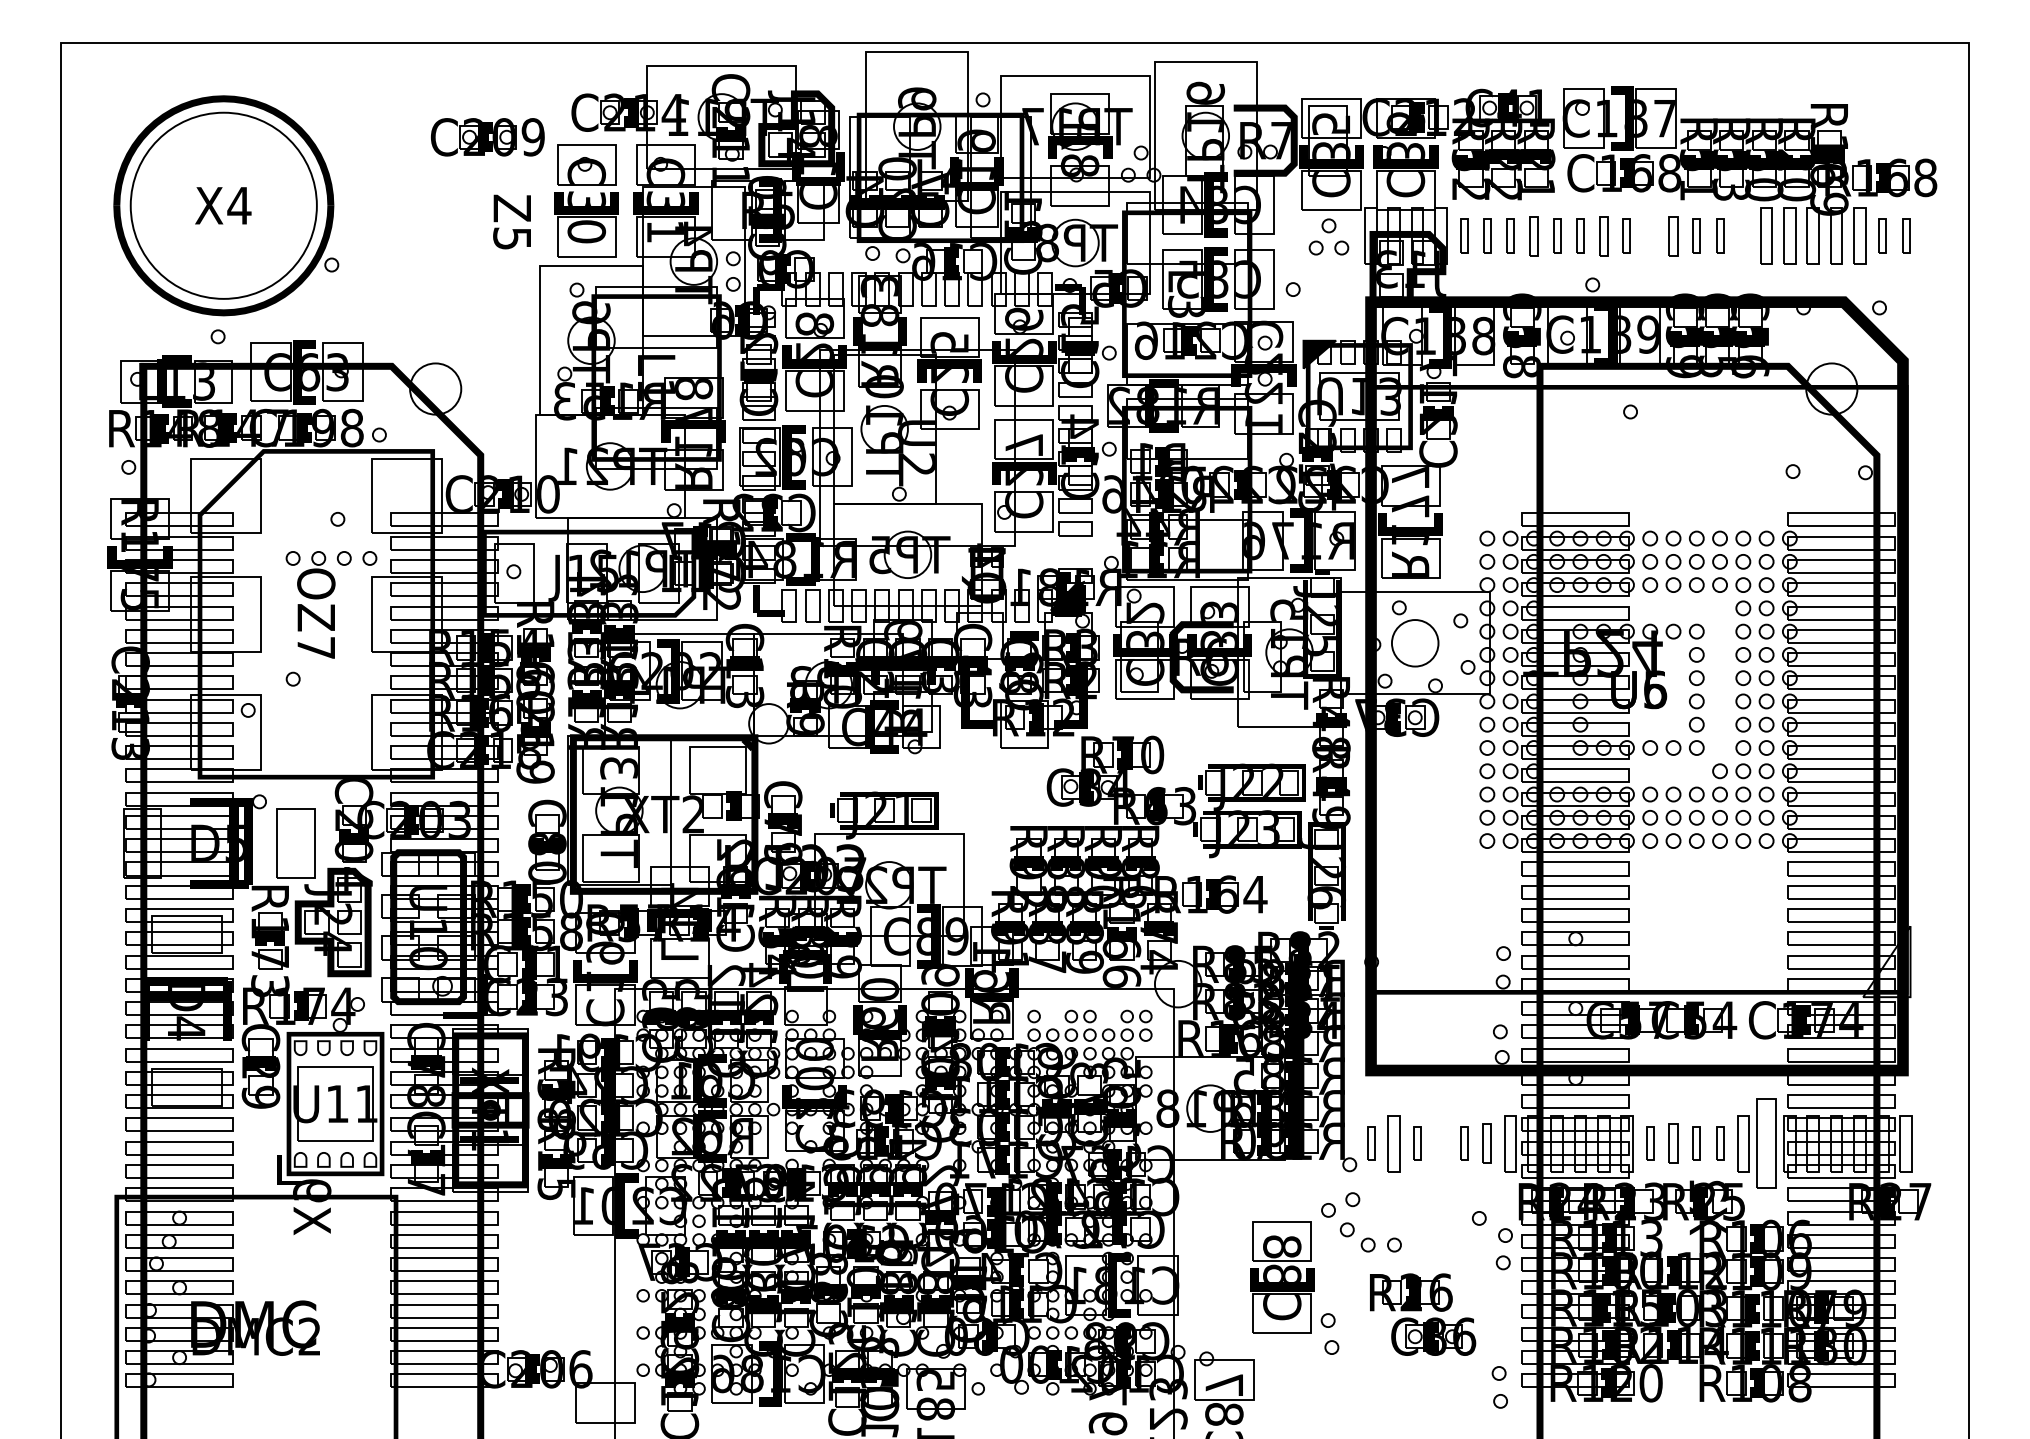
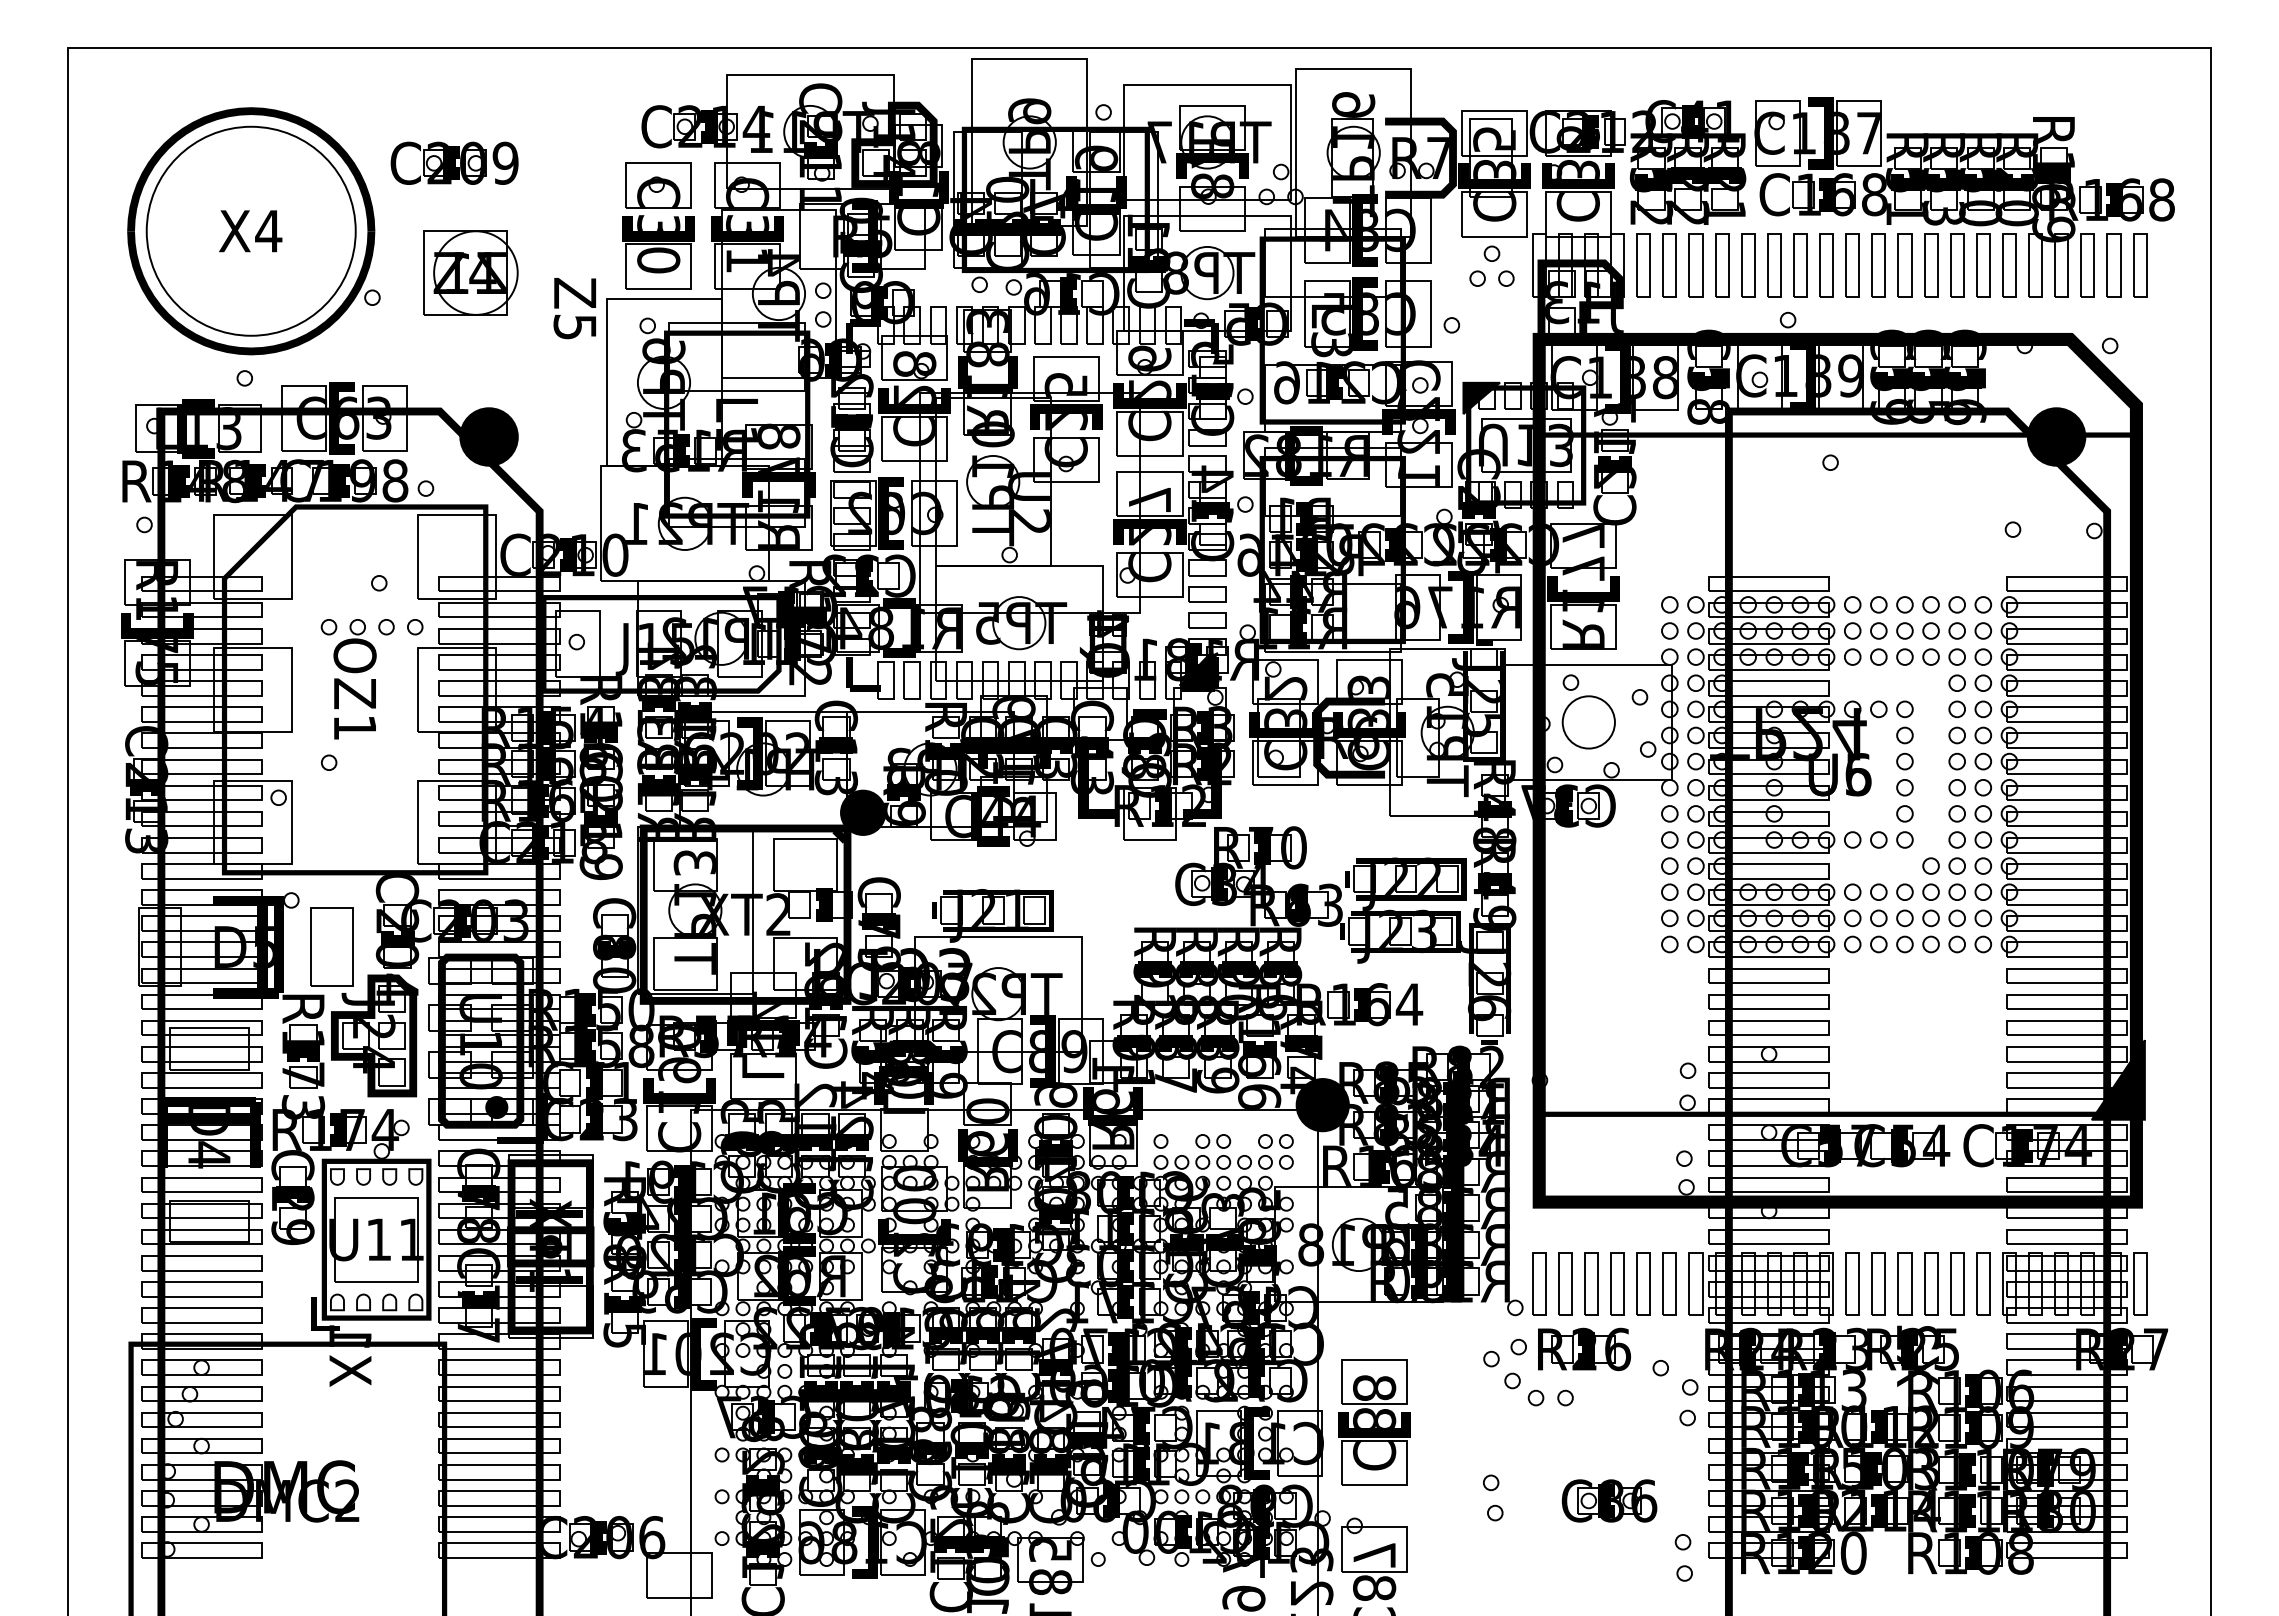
part: (487, 136) -> (454, 162), moved
text: (511, 222) -> (574, 308), moved
part: (1463, 236) -> (1643, 265), size x1.67
part: (1487, 236) -> (1669, 265), size x1.67
part: (1510, 236) -> (1695, 265), size x1.67
part: (1534, 236) -> (1722, 265), size x1.43
part: (1557, 236) -> (1748, 265), size x1.67
part: (1580, 236) -> (1774, 265), size x1.67
part: (1603, 236) -> (1800, 265), size x1.43
part: (1626, 236) -> (1826, 265), size x1.67
part: (1650, 236) -> (1852, 265), added
part: (1673, 236) -> (1878, 265), size x1.43
part: (1696, 236) -> (1904, 265), size x1.67
part: (1720, 236) -> (1931, 265), size x1.67
part: (1743, 236) -> (1957, 265), added
part: (1882, 236) -> (2113, 265), size x1.67
part: (1906, 236) -> (2140, 265), size x1.67
part: (419, 242) -> (470, 272), added
fill: (435, 388) -> (488, 436), added
fill: (1831, 388) -> (2056, 436), added
part: (1075, 552) -> (1207, 620), added
text: (315, 647) -> (354, 727), OZ7 -> OZ1
fill: (769, 723) -> (863, 812), added
fill: (1886, 961) -> (2117, 1079), added
fill: (1177, 984) -> (1322, 1105), added
fill: (442, 986) -> (496, 1107), added
part: (1371, 1143) -> (1539, 1283), size x1.67
part: (1417, 1143) -> (1591, 1283), size x1.67
part: (1440, 1143) -> (1617, 1283), added
part: (1463, 1143) -> (1643, 1283), size x1.67
part: (1487, 1143) -> (1669, 1283), size x1.43
part: (1650, 1143) -> (1852, 1283), size x1.67
part: (1673, 1143) -> (1878, 1283), size x1.43
part: (1696, 1143) -> (1904, 1283), size x1.67
part: (1720, 1143) -> (1931, 1283), size x1.67
part: (1766, 1143) -> (1983, 1283), size x0.62
text: (312, 1191) -> (350, 1337), X9 -> X1
part: (1282, 1277) -> (1374, 1422), moved
part: (1411, 1292) -> (1584, 1349), moved

